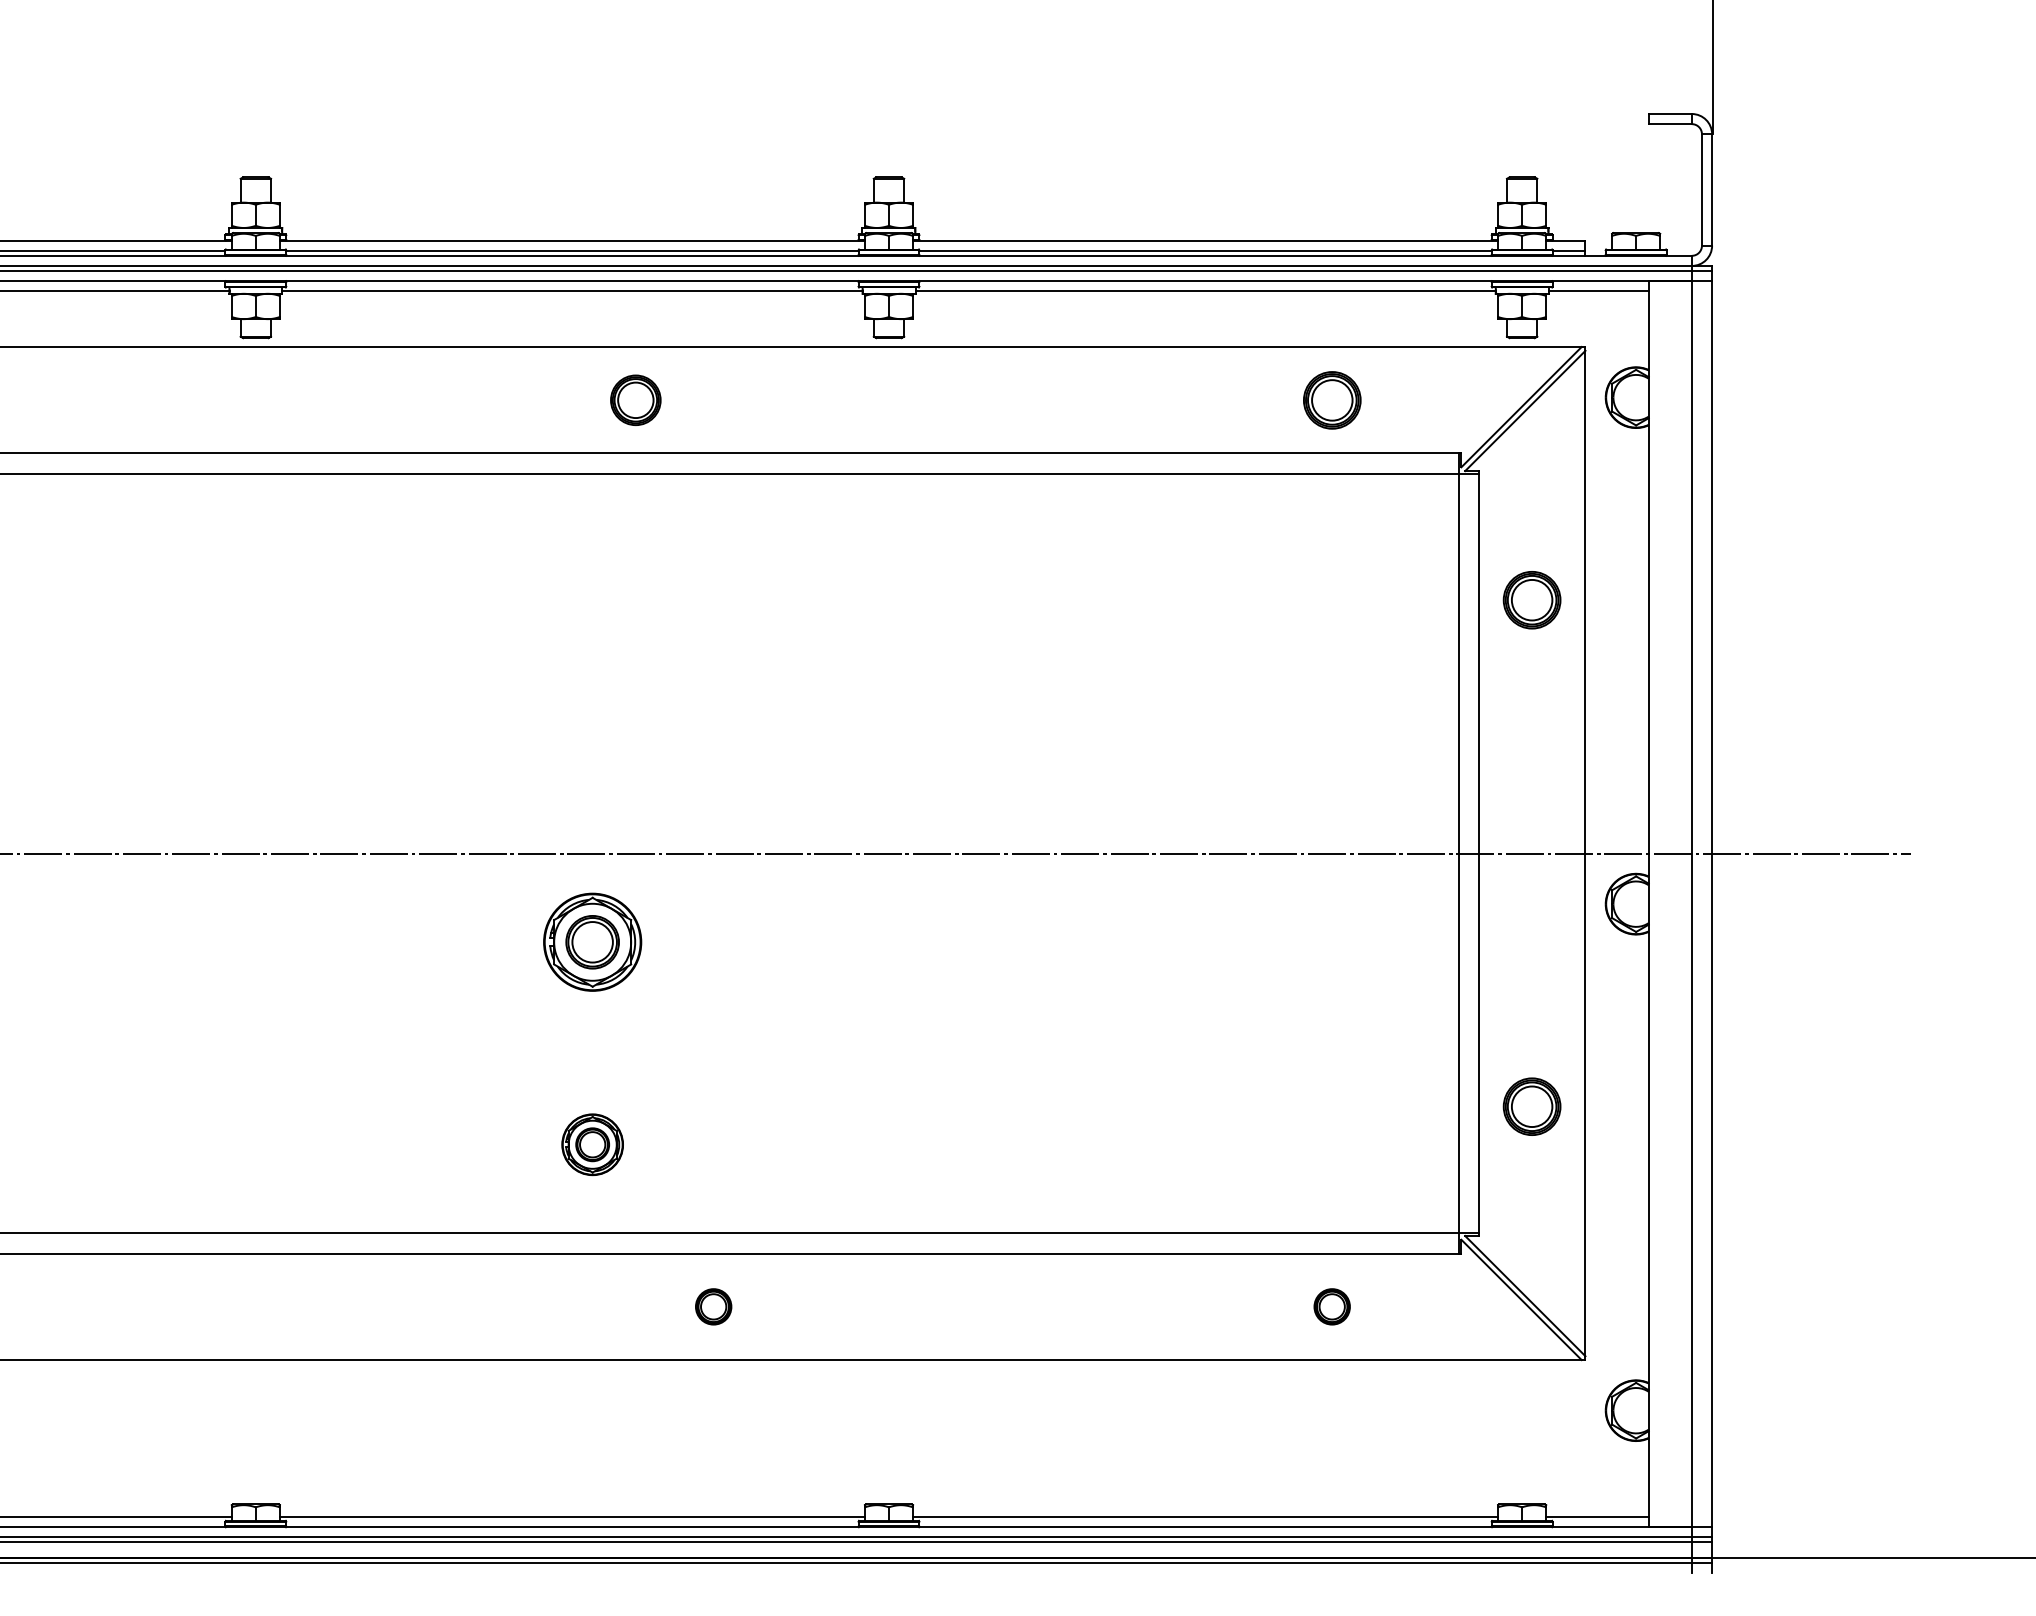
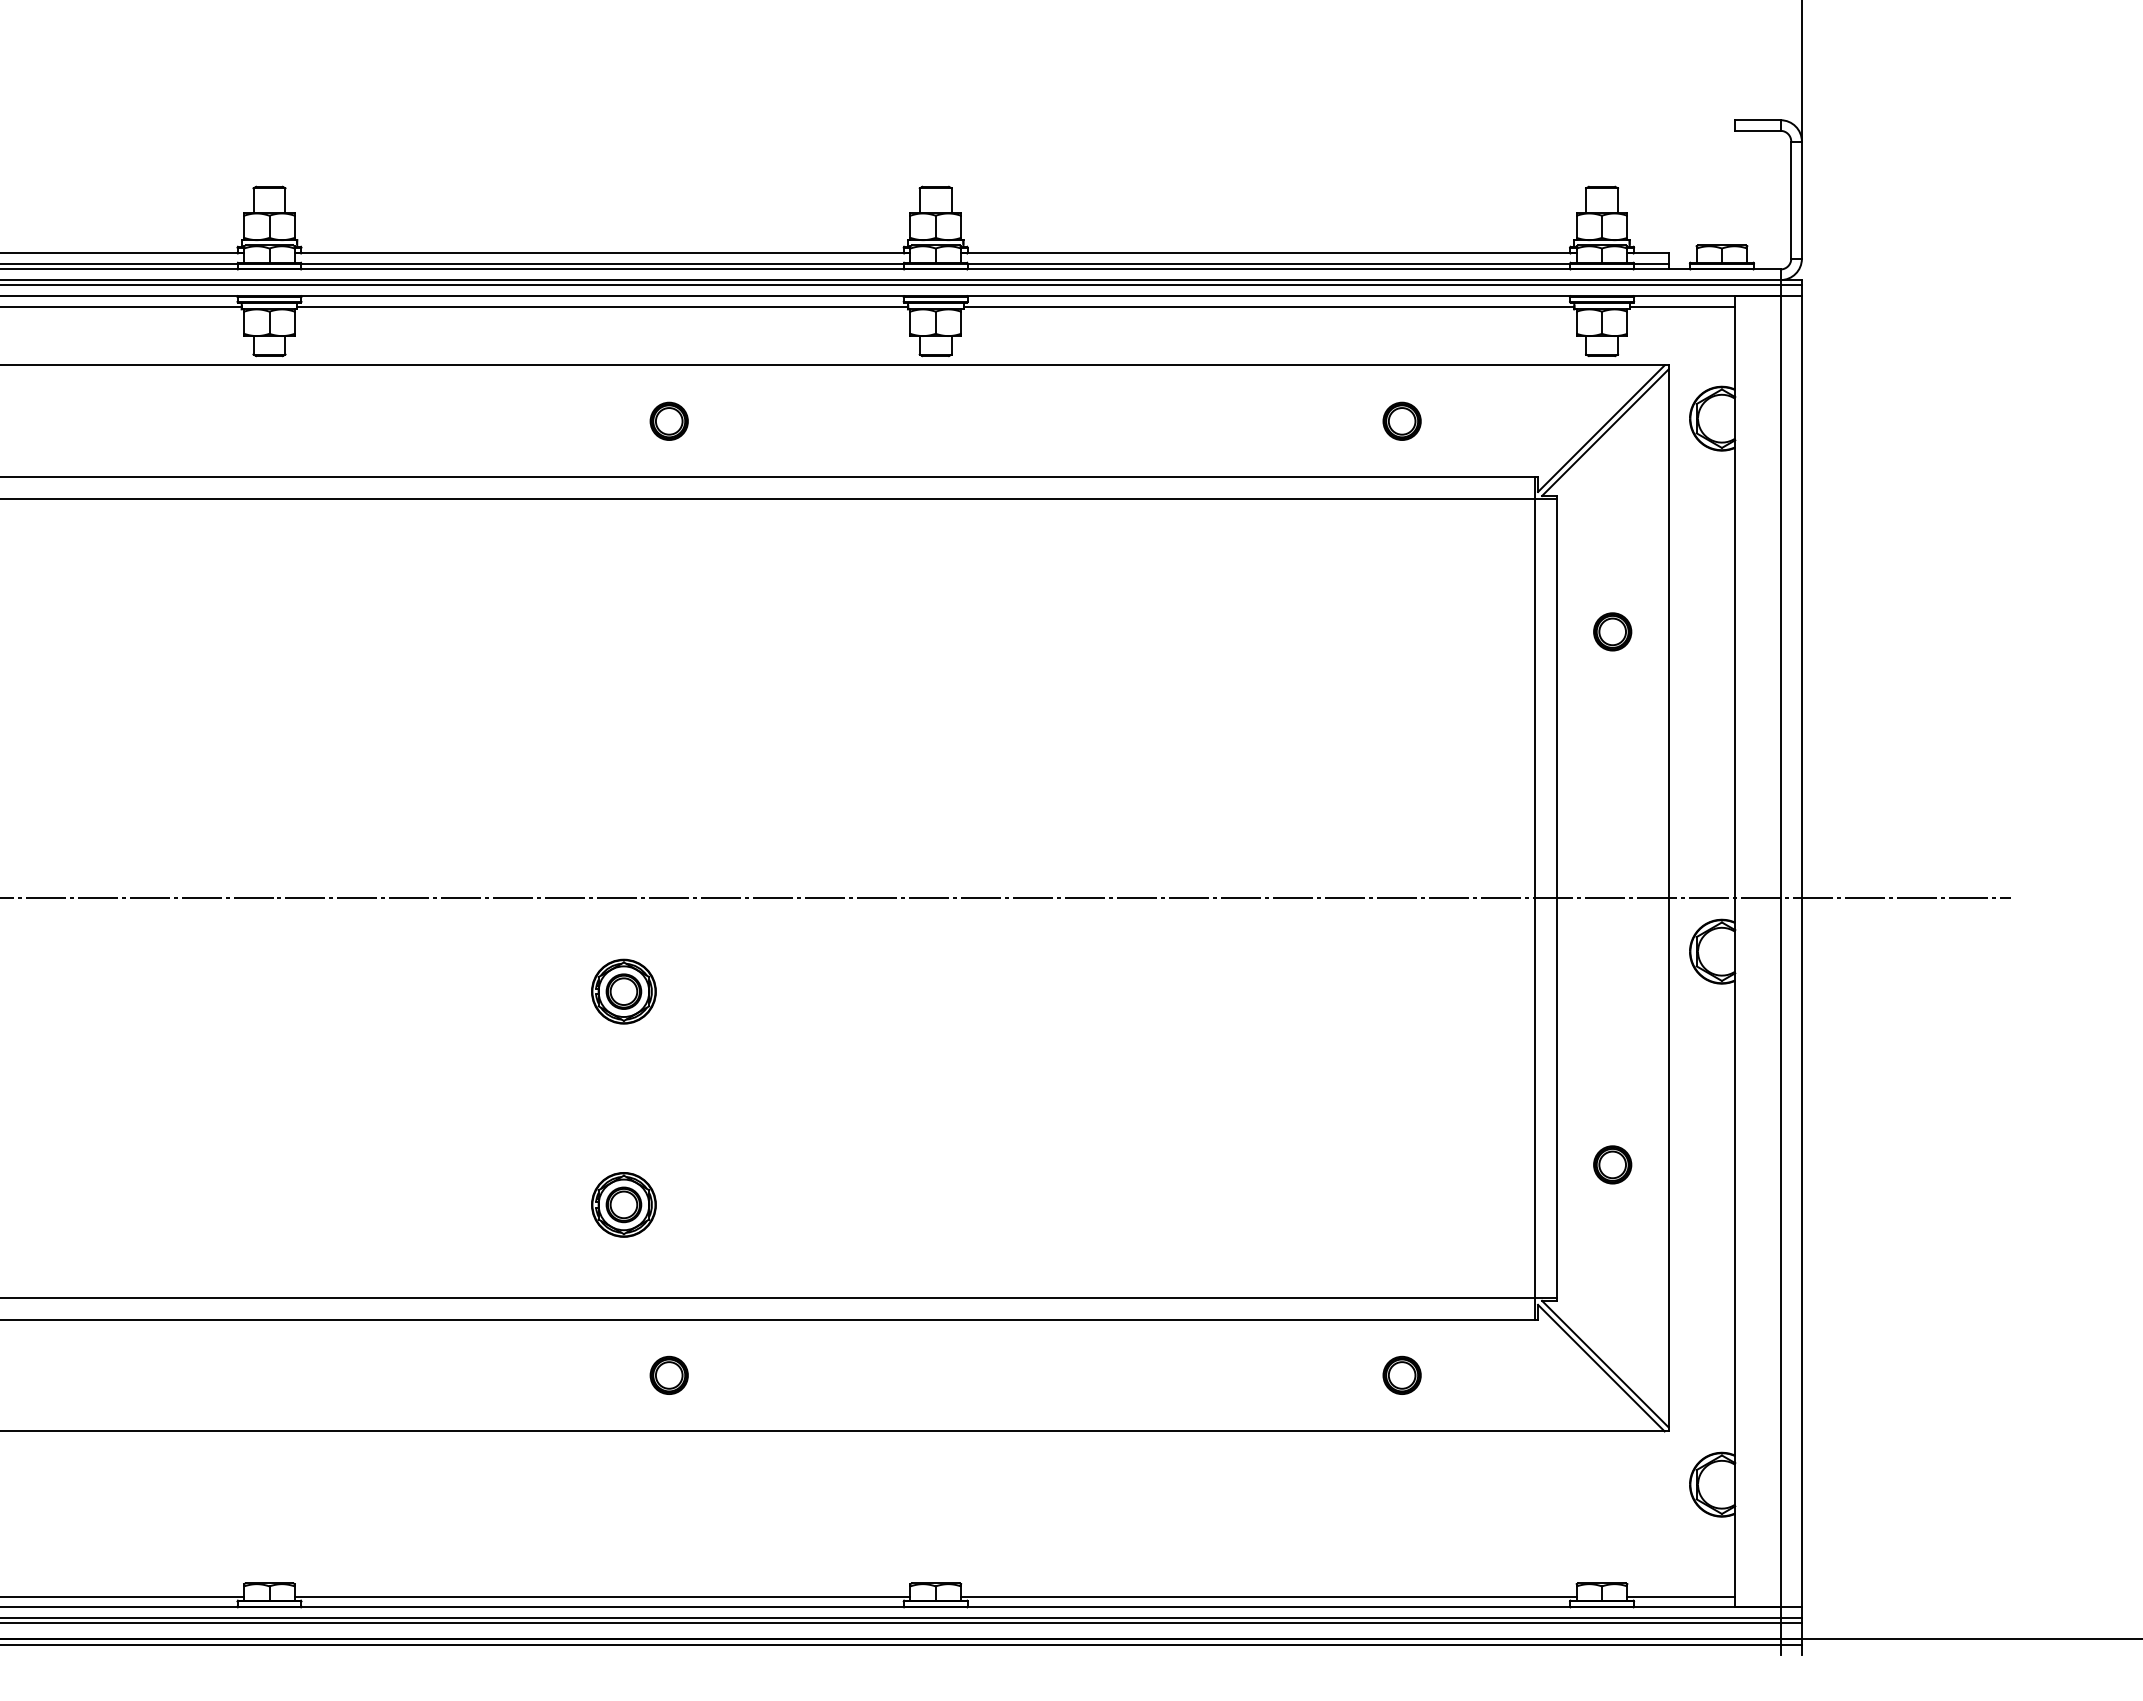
part: (635, 399) -> (668, 420), size x0.71
part: (1331, 399) -> (1401, 420), size x0.62
part: (1532, 599) -> (1612, 631), size x0.62
part: (592, 941) -> (623, 991), size x0.62
part: (1532, 1106) -> (1612, 1164), size x0.62
part: (712, 1305) -> (668, 1374), moved

